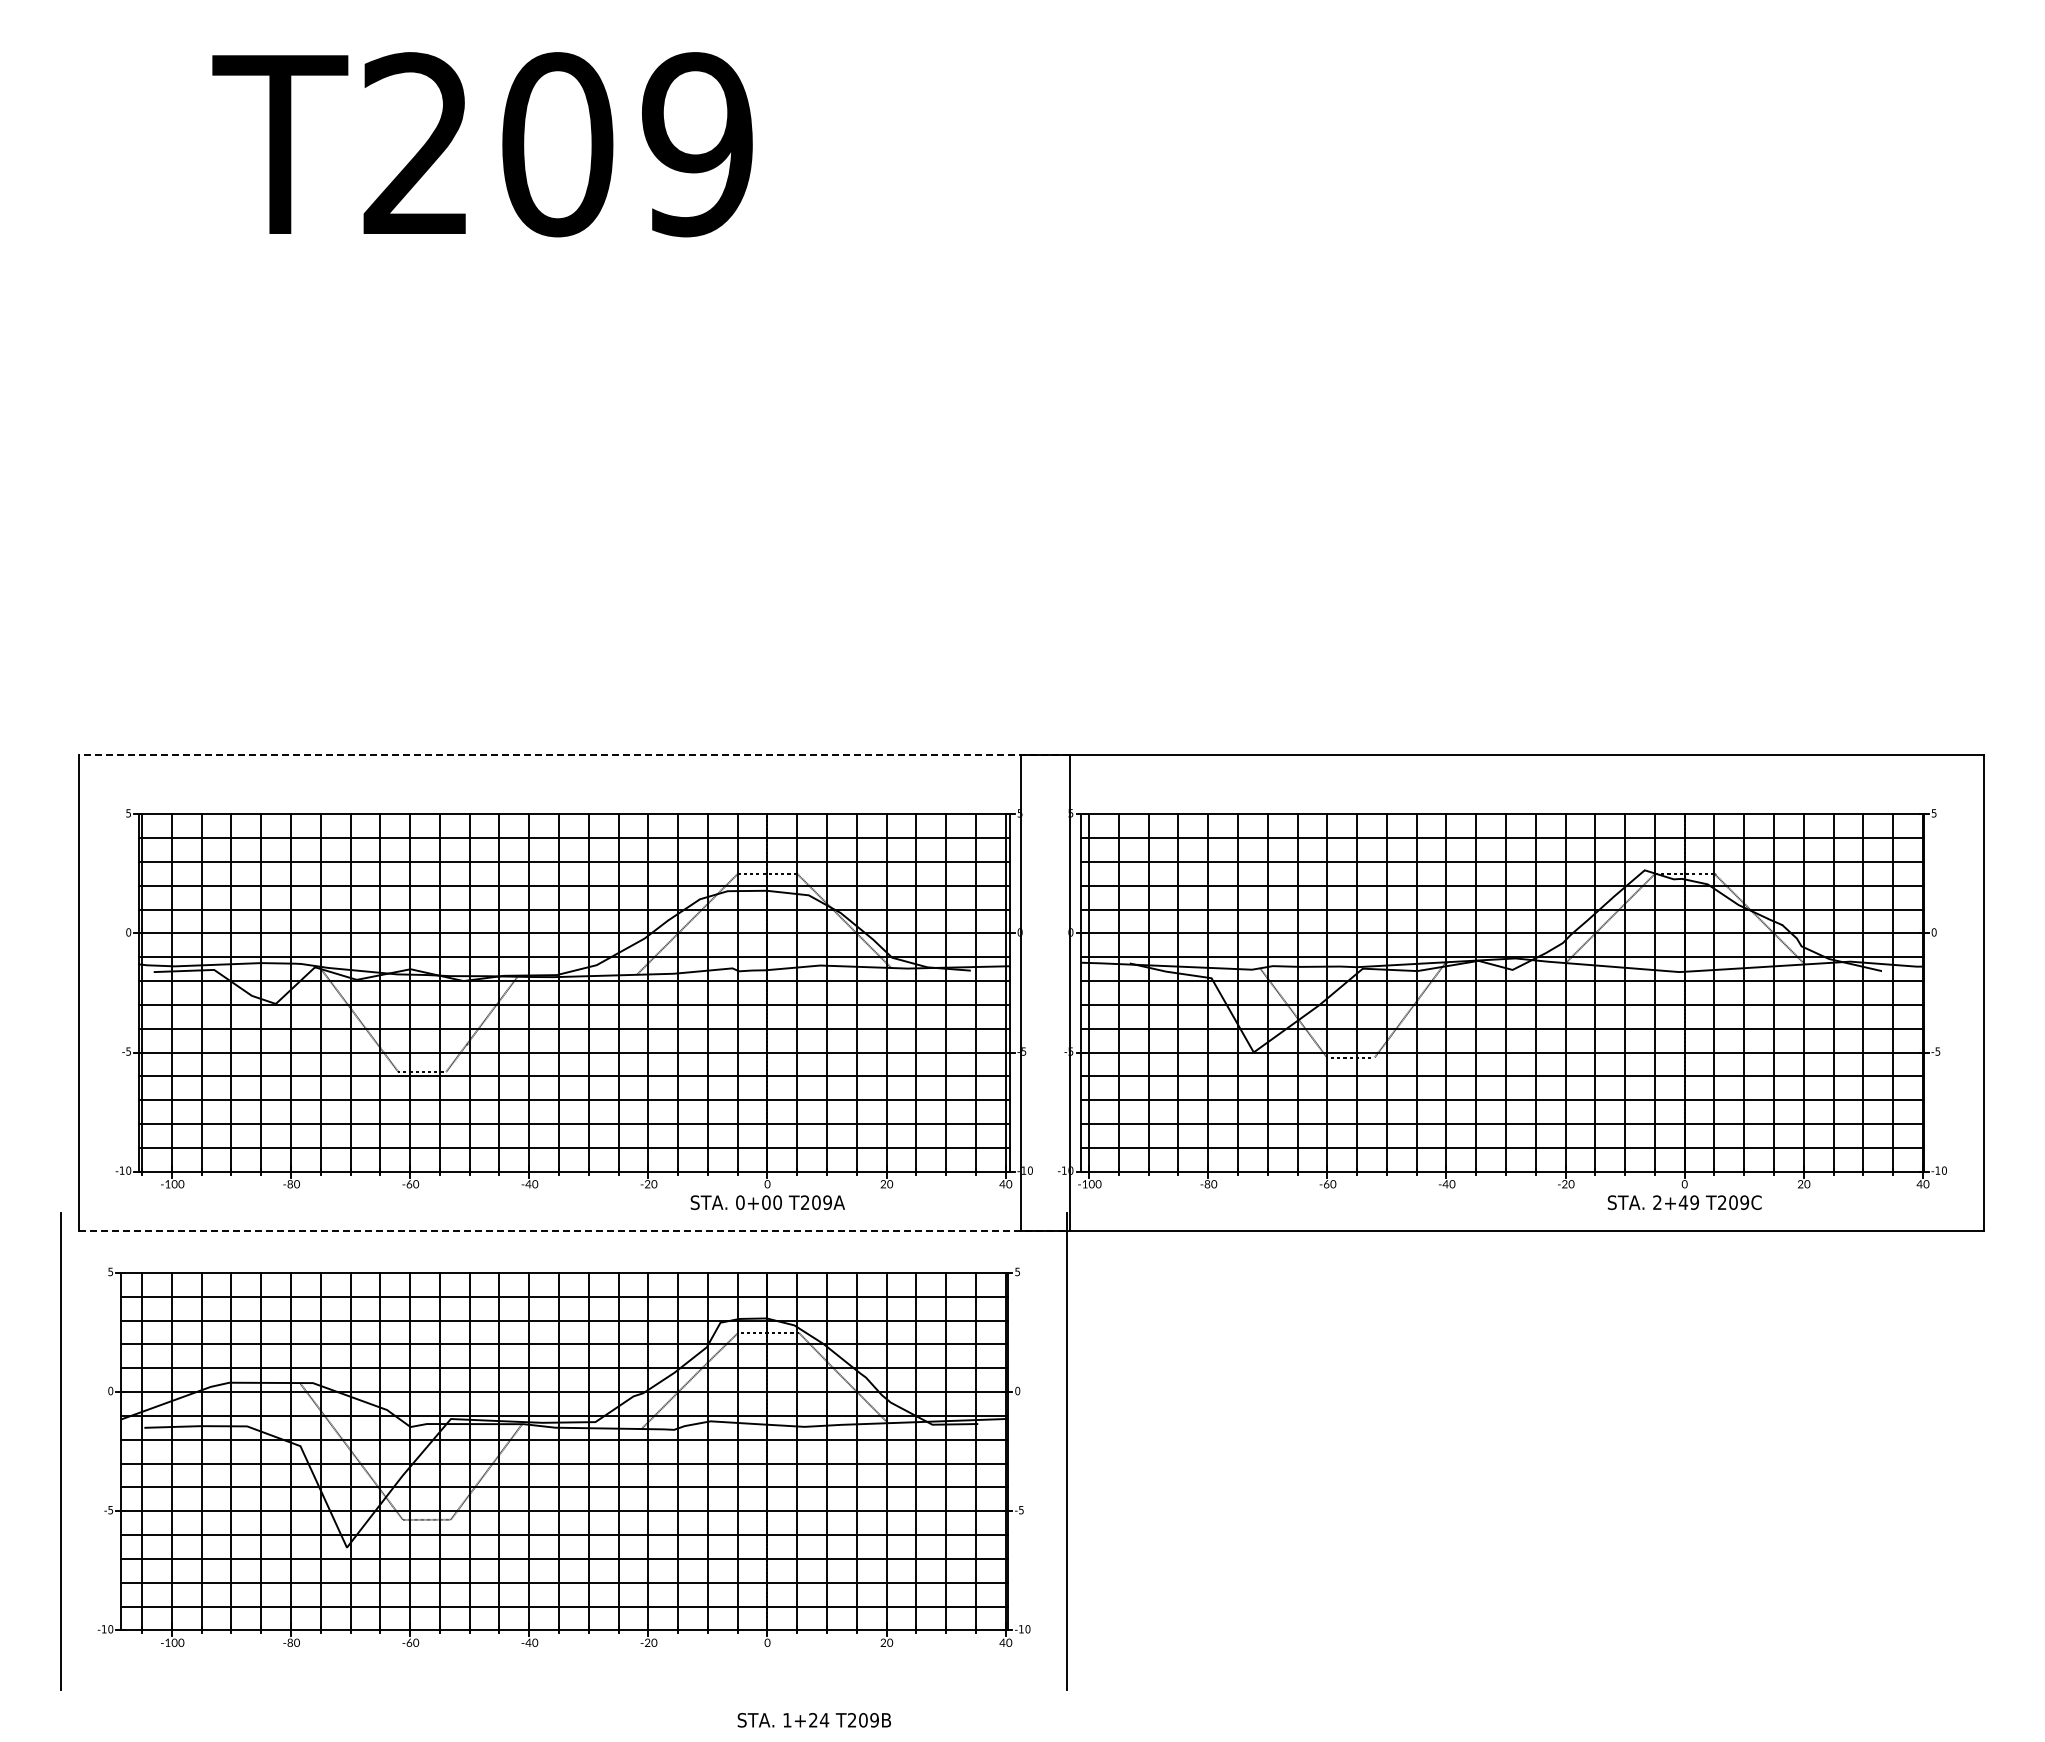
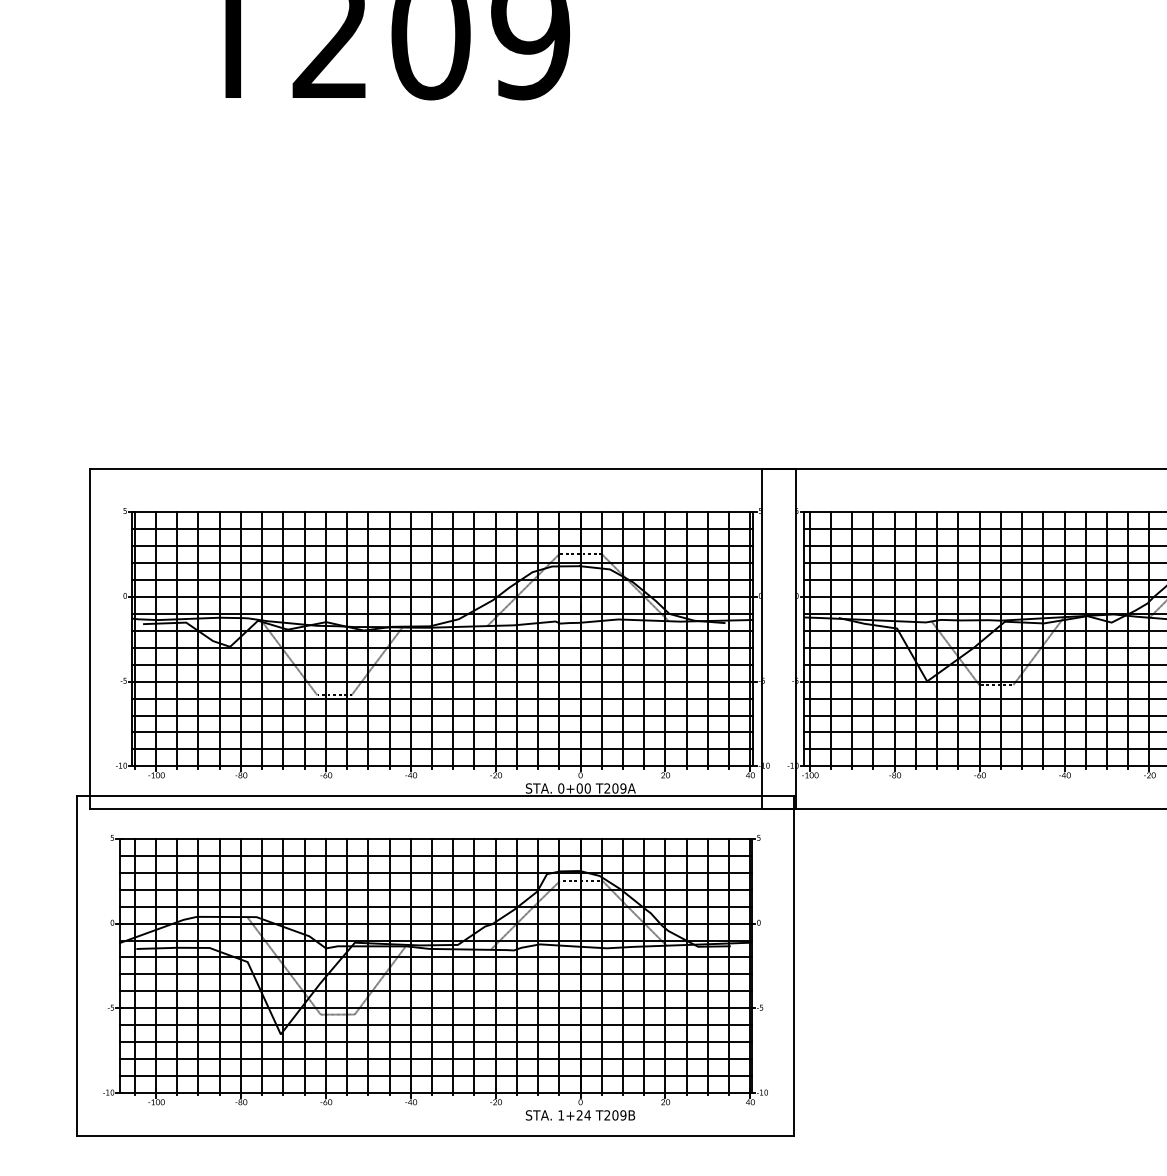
line: (573, 754) -> (442, 469), dashed -> solid
line: (564, 1213) -> (435, 796), added
line: (574, 1231) -> (442, 809), dashed -> solid
line: (564, 1689) -> (435, 1135), added
text: (813, 1720) -> (579, 1115), moved

